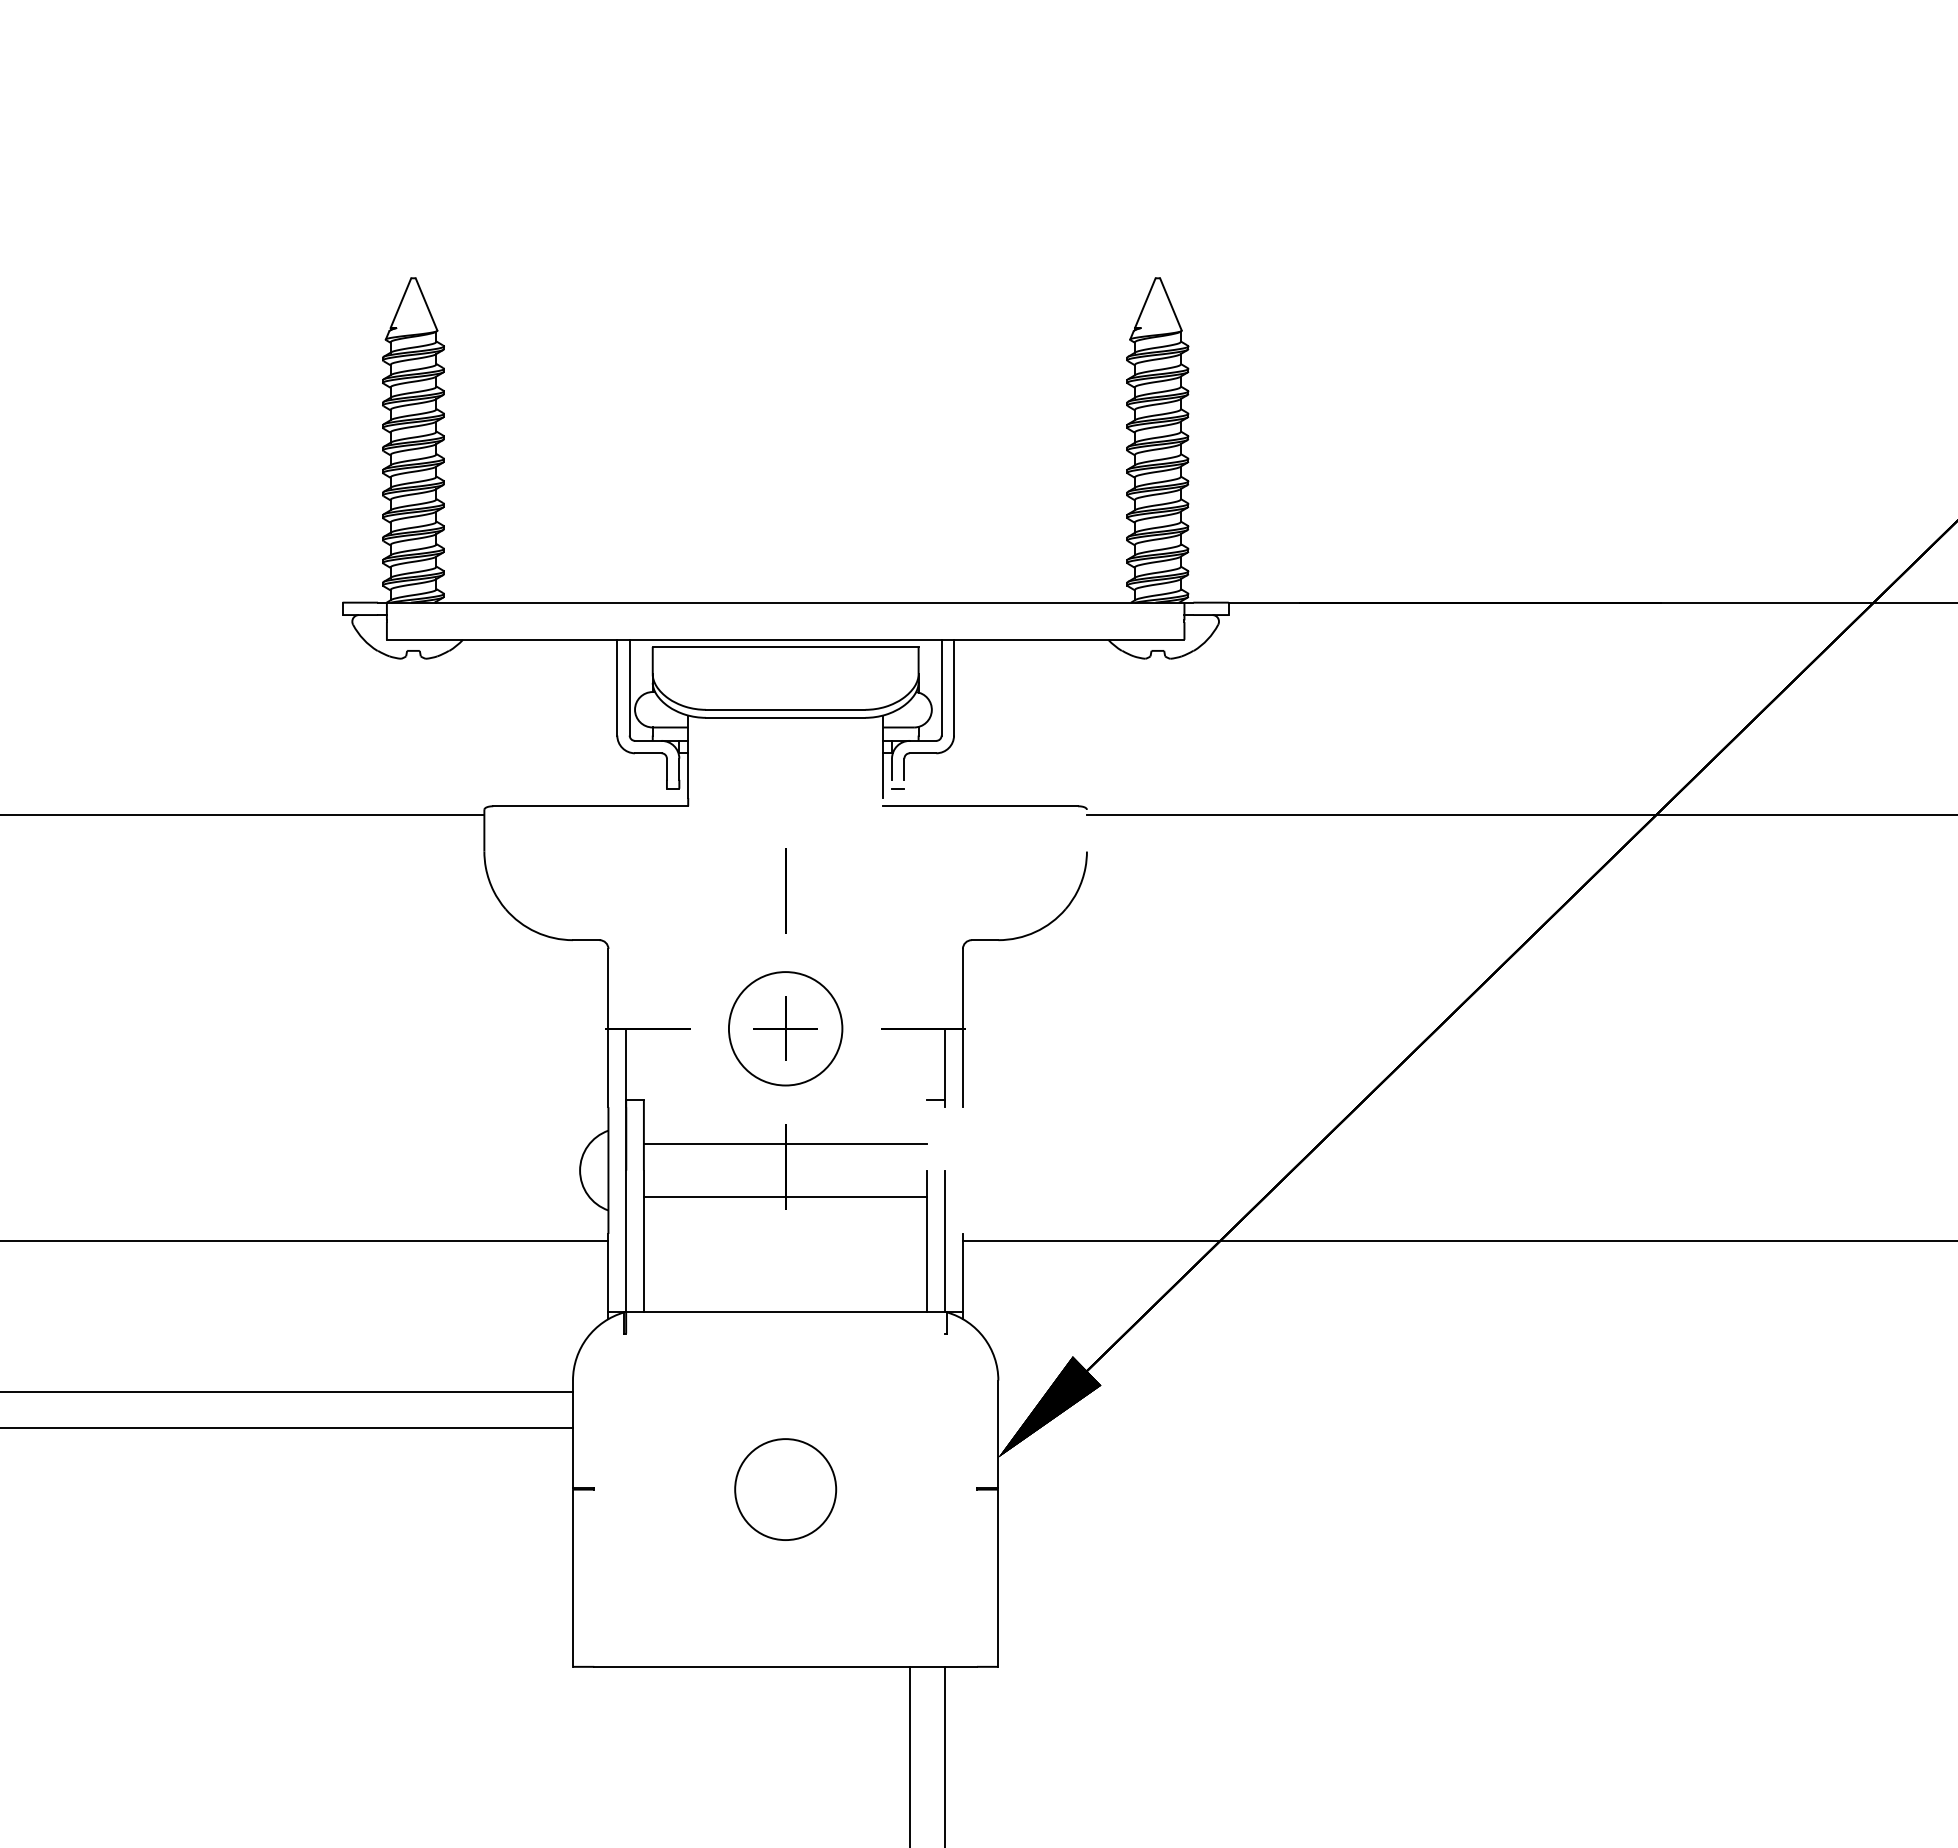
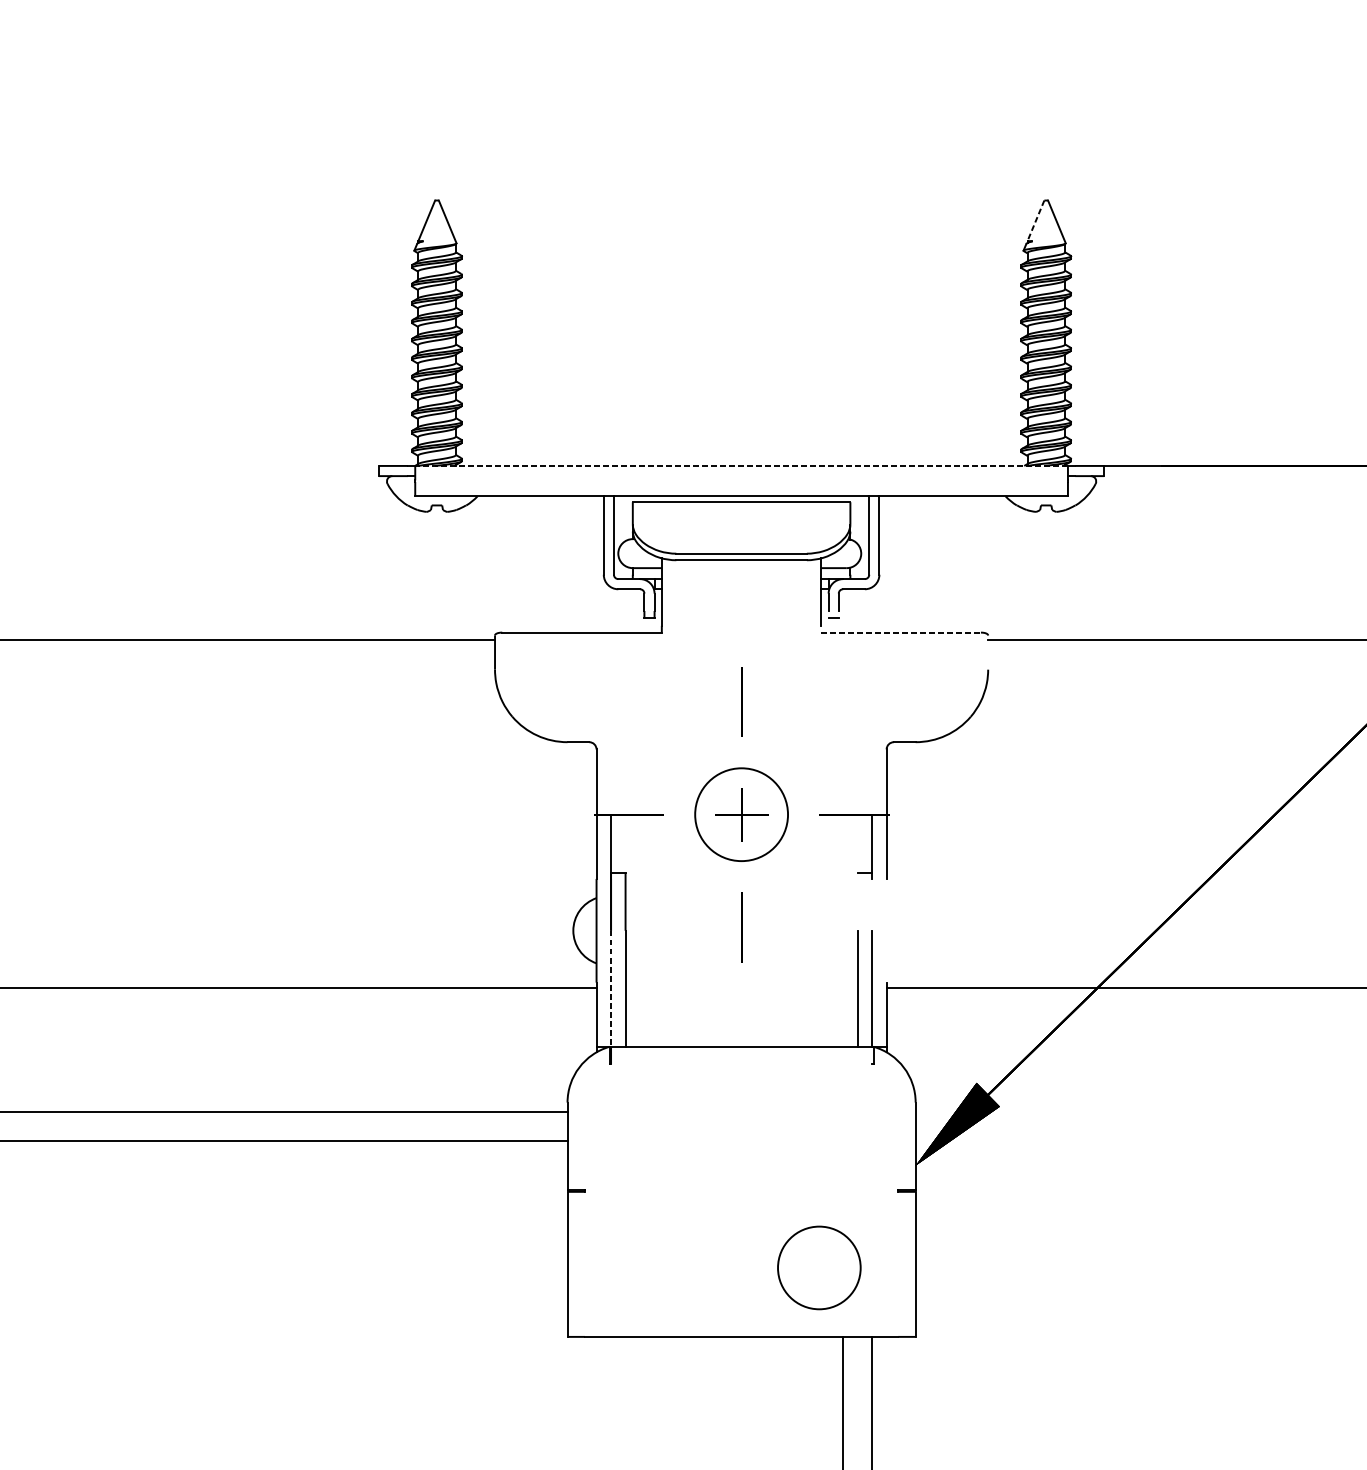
line: (1145, 303) -> (1036, 221), solid -> dashed
line: (785, 602) -> (741, 465), solid -> dashed
line: (981, 806) -> (901, 632), solid -> dashed
line: (785, 1144) -> (741, 909), removed
line: (785, 1197) -> (741, 952), removed
line: (626, 1241) -> (611, 988), solid -> dashed
circle: (785, 1489) -> (819, 1267), moved

